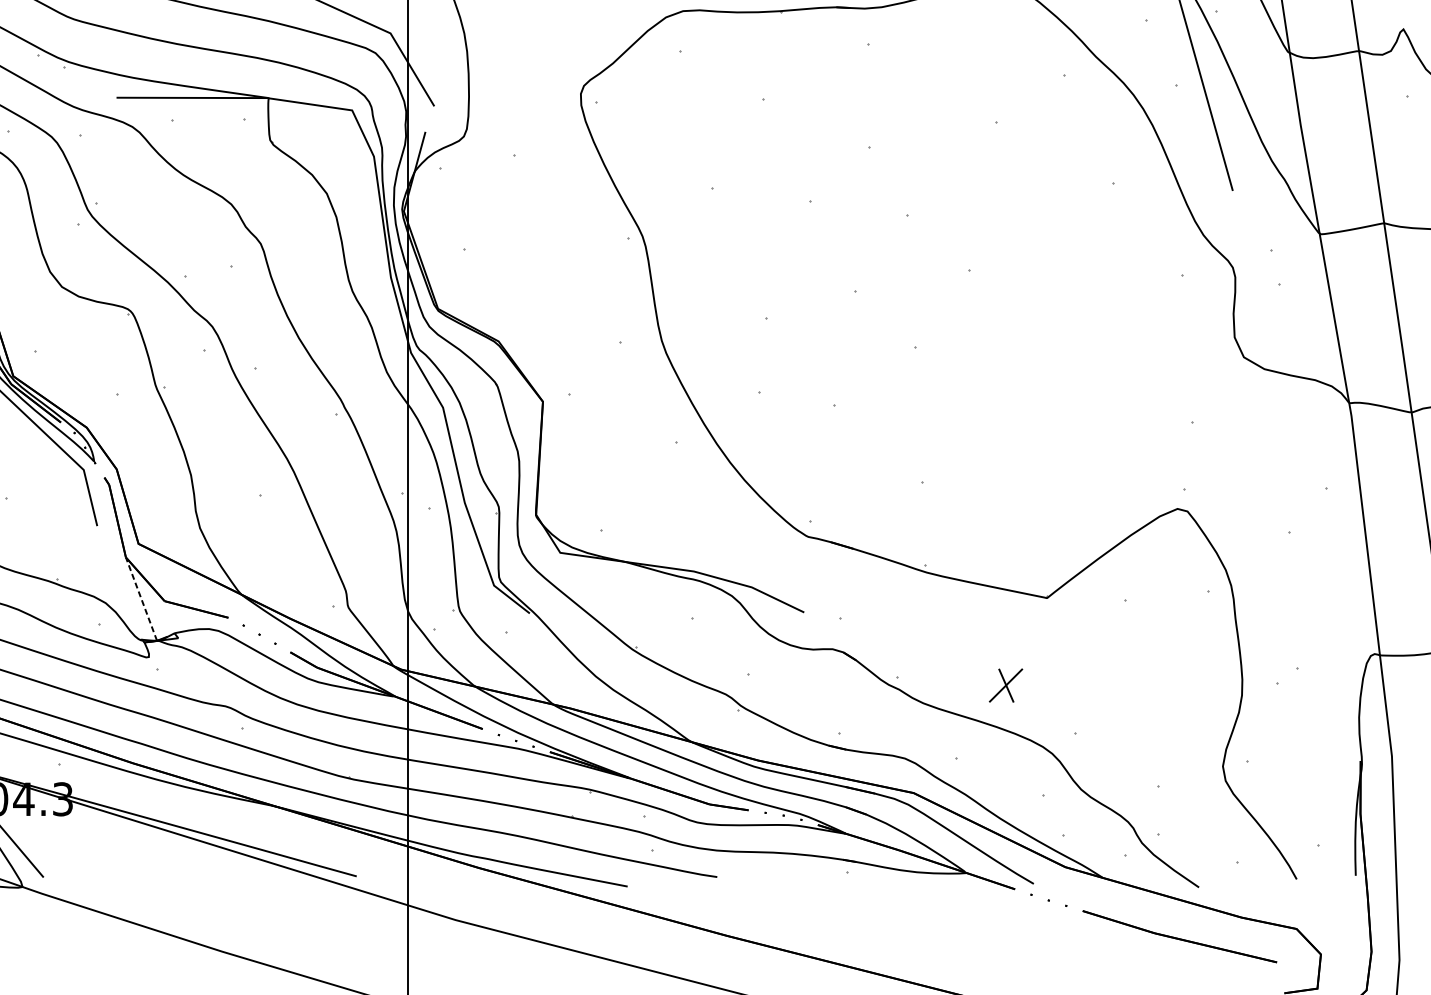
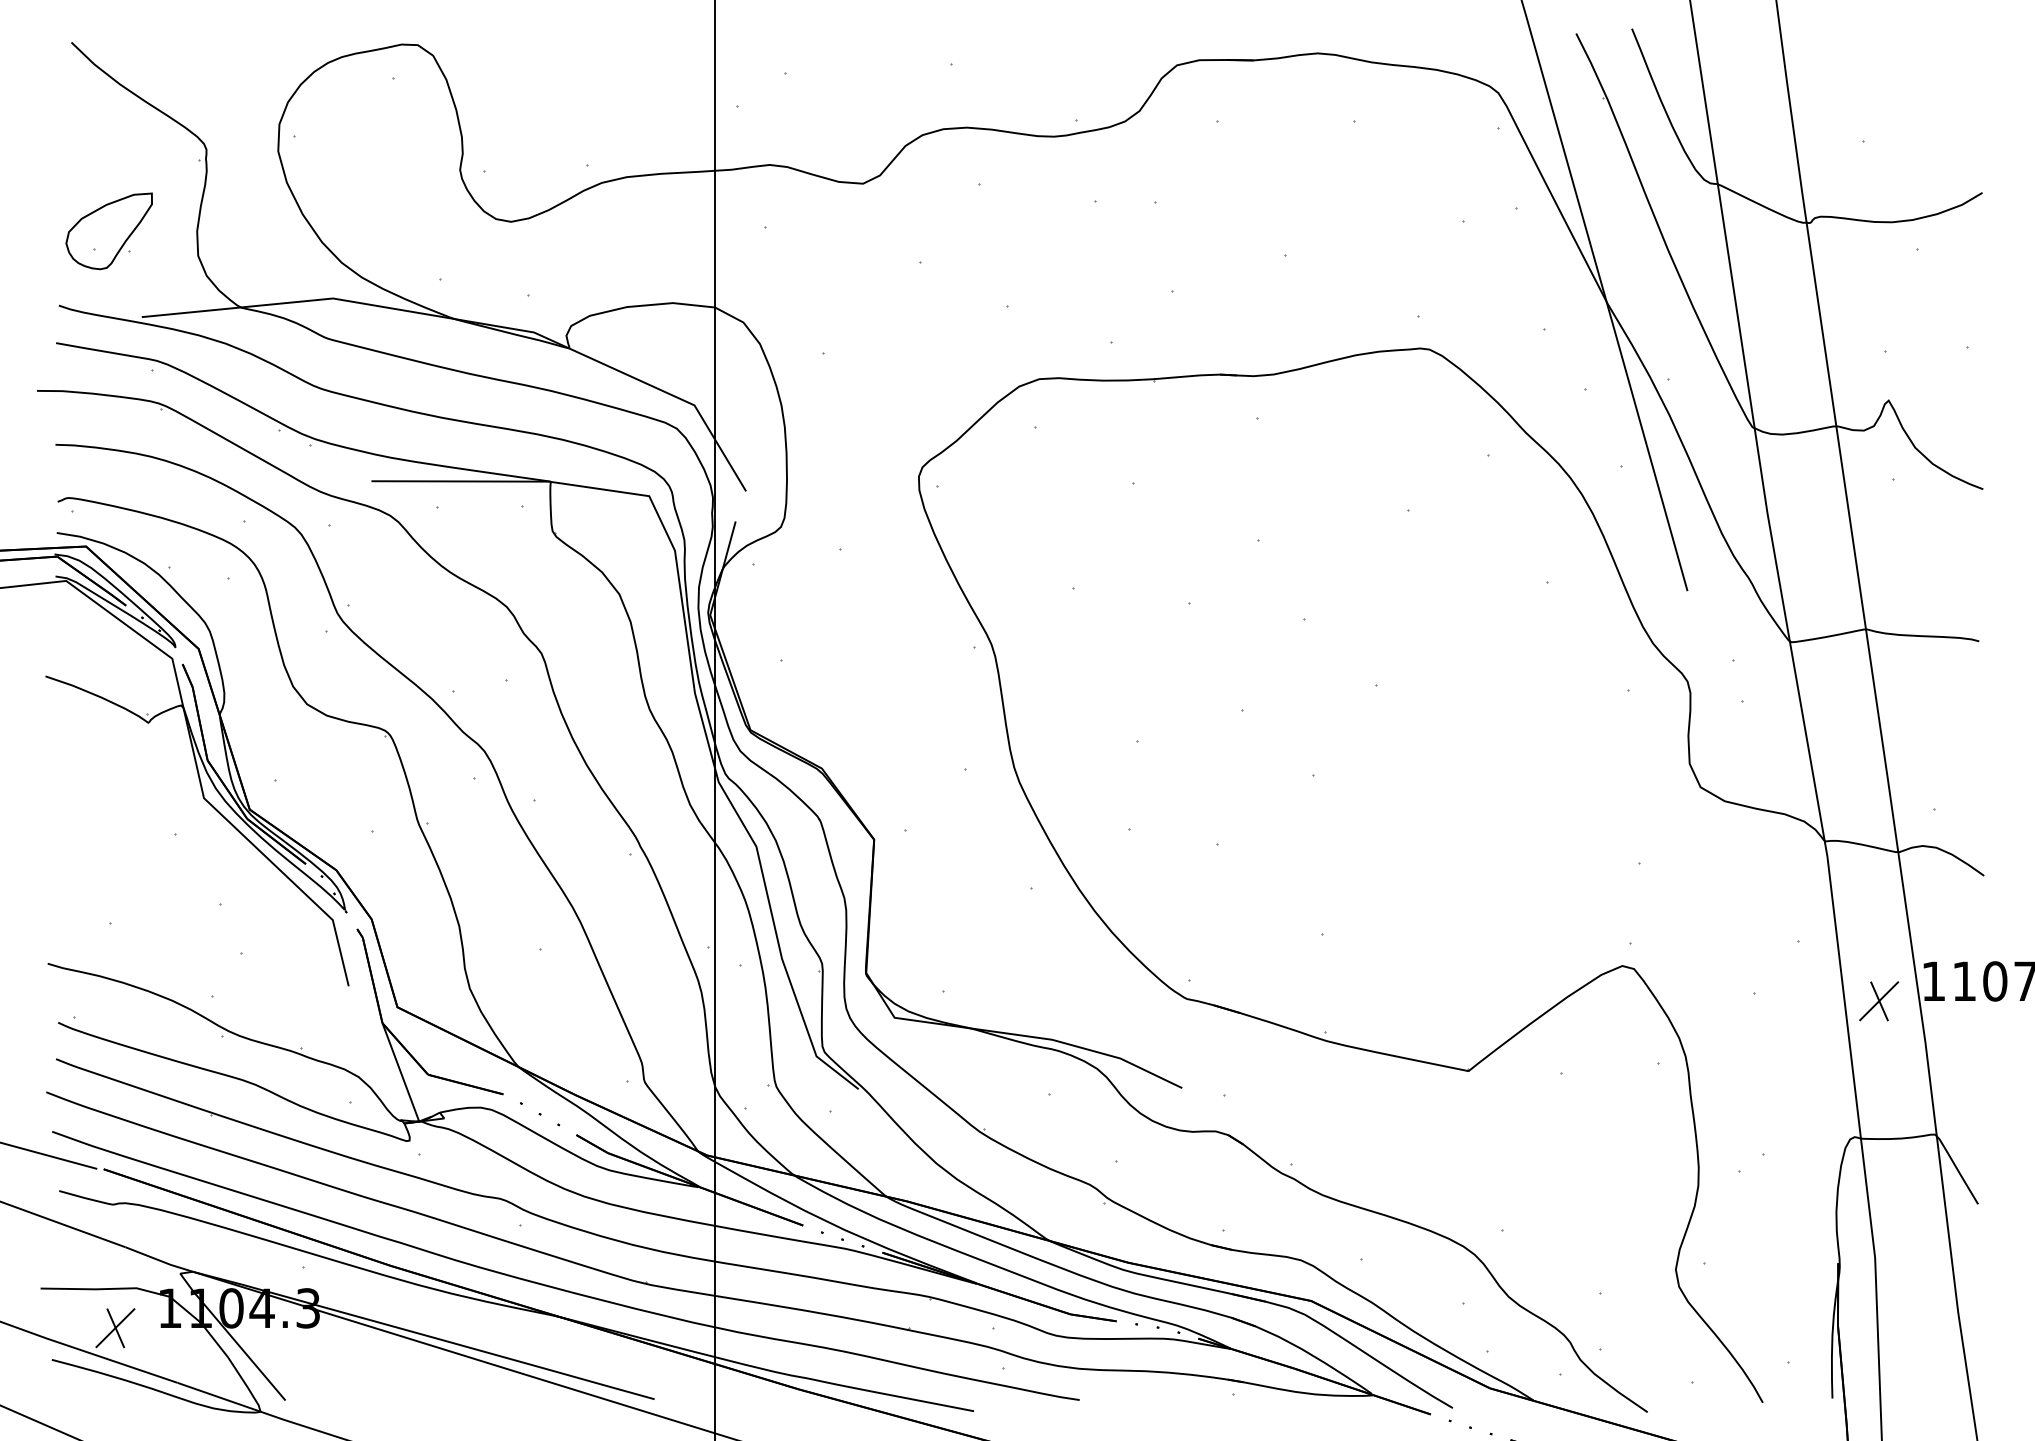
line: (141, 598) -> (400, 1071), dashed -> solid
part: (1006, 685) -> (1879, 1001), moved

